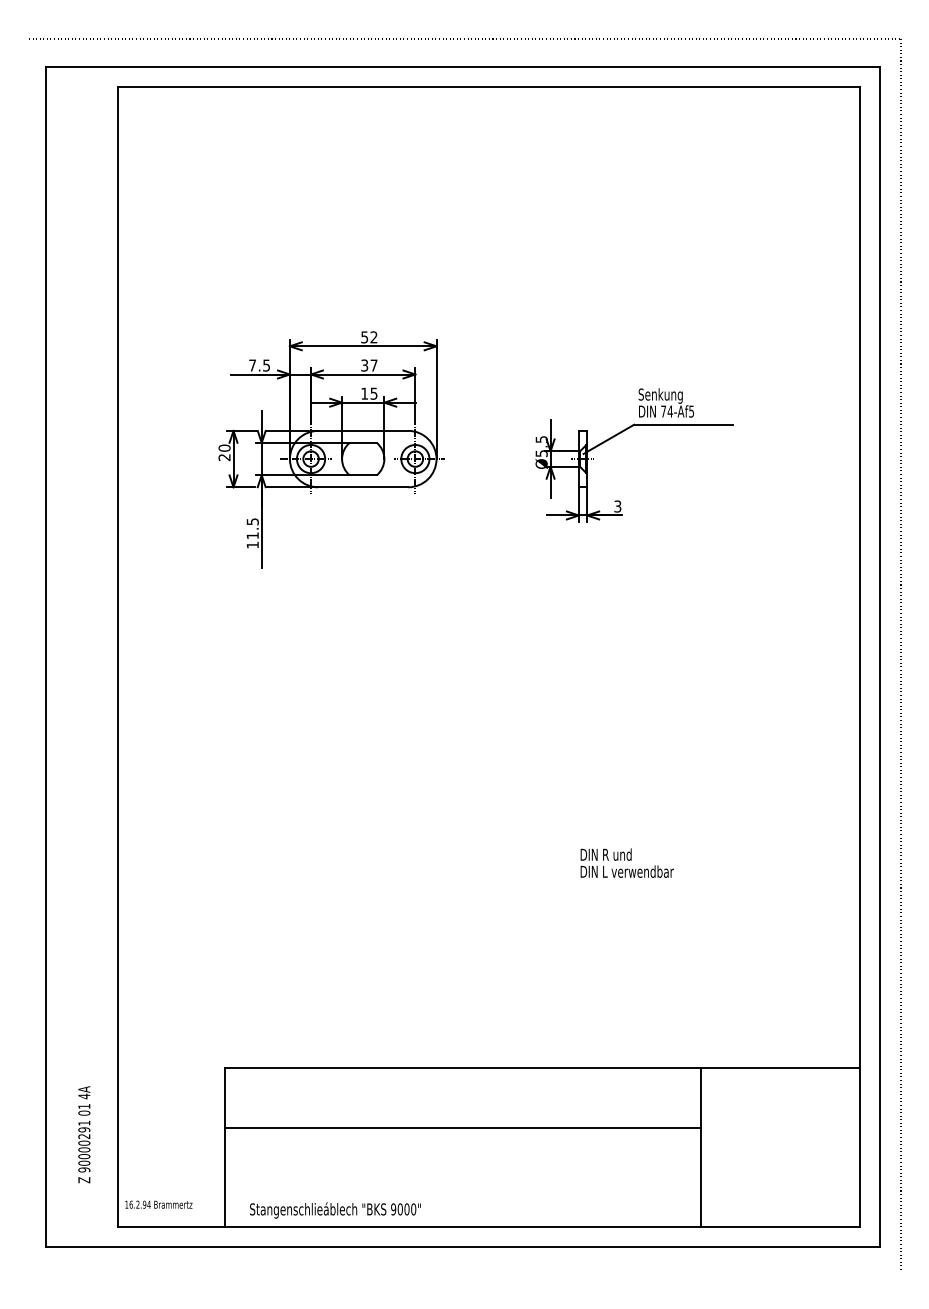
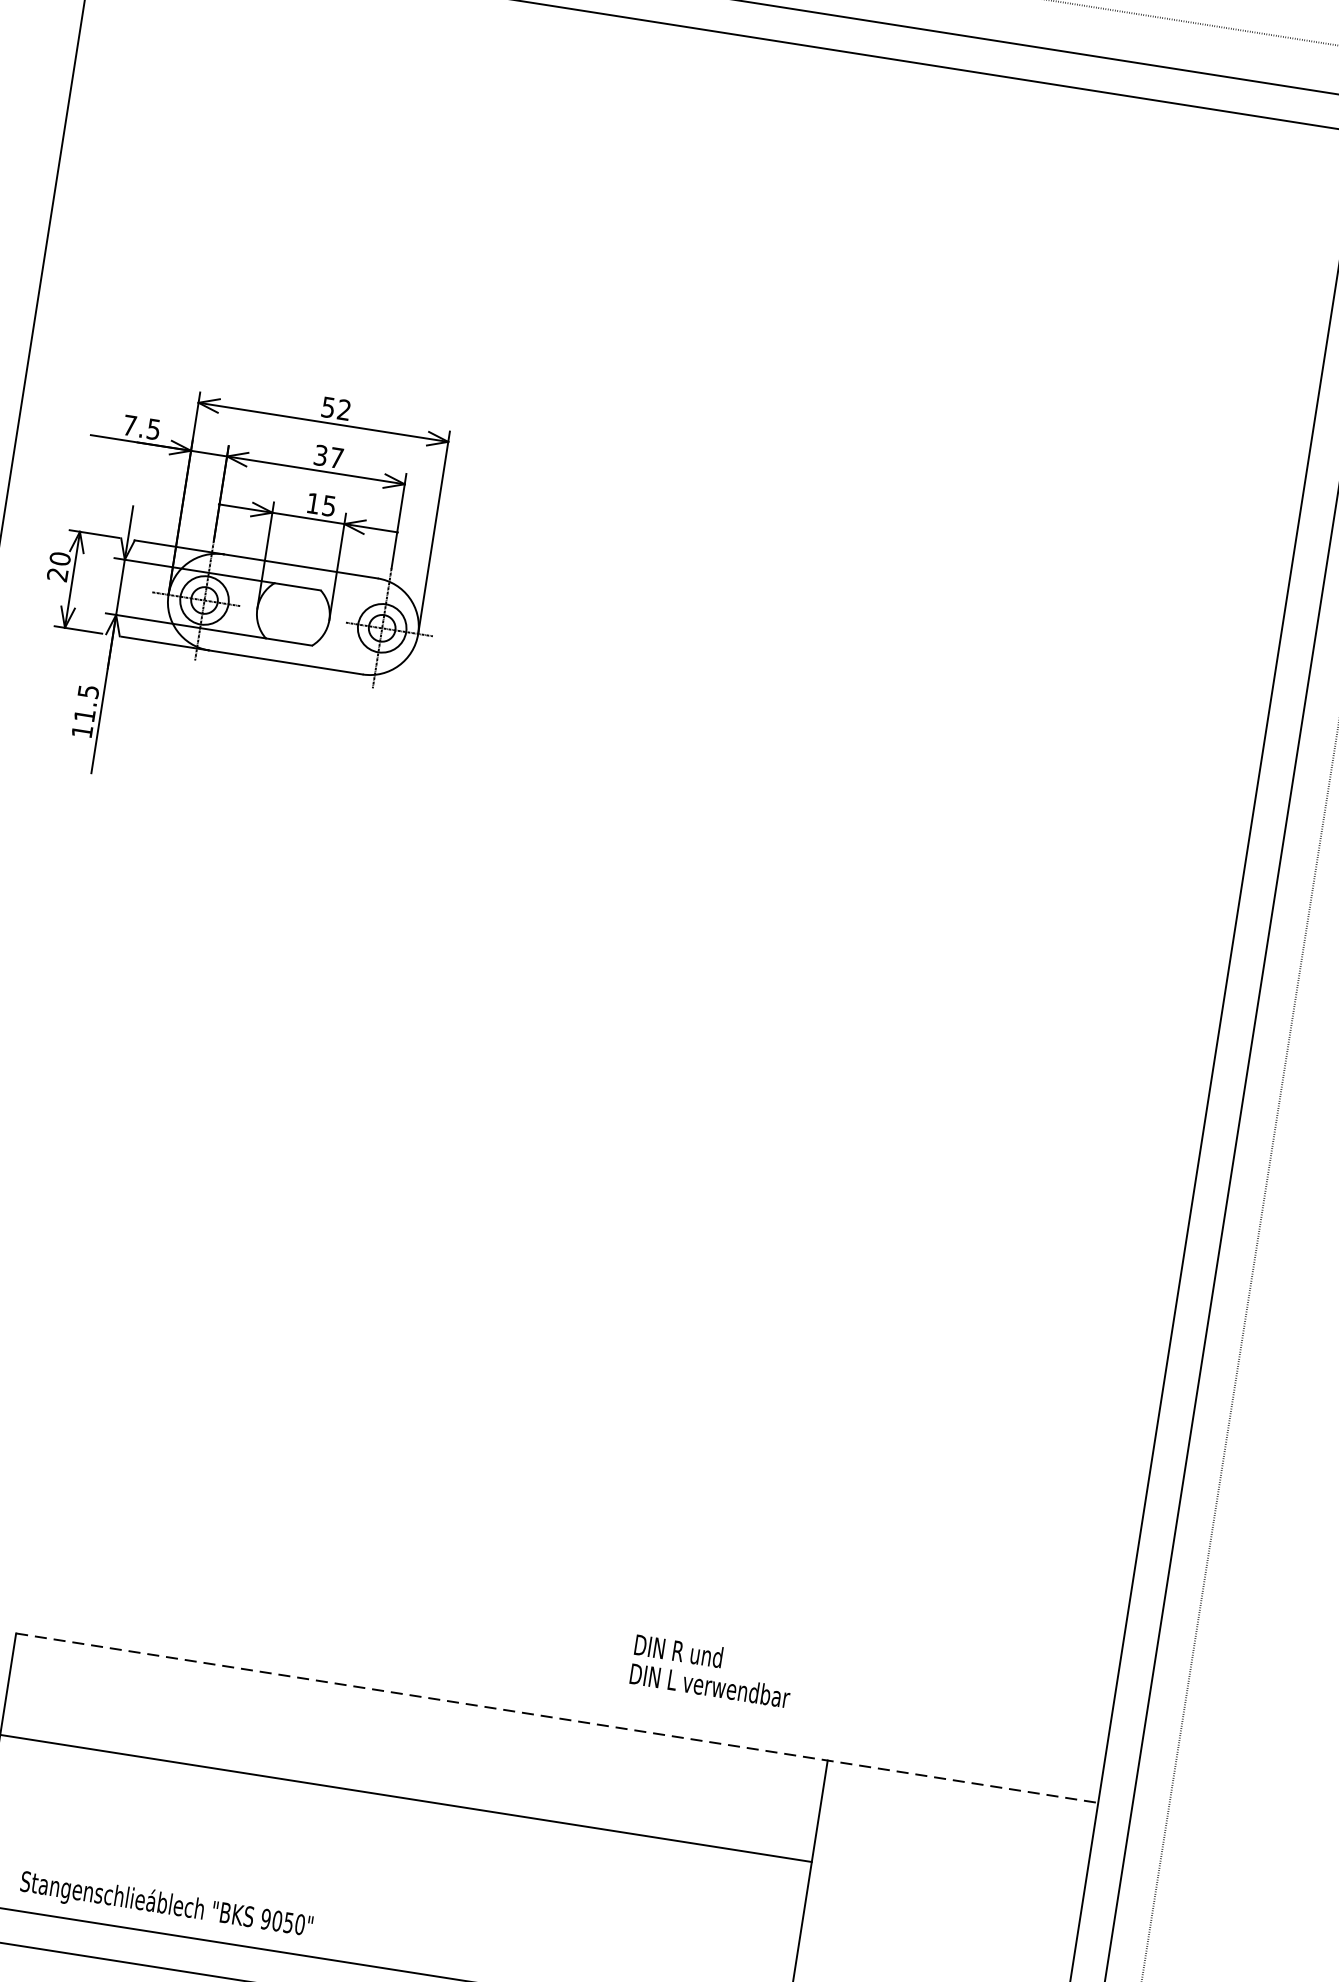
part: (621, 433) -> (860, 658), removed
part: (331, 449) -> (241, 589), moved
text: (626, 862) -> (711, 1669), moved
line: (542, 1068) -> (557, 1719), solid -> dashed
text: (406, 1209) -> (287, 1922), 9000" -> 9050"

